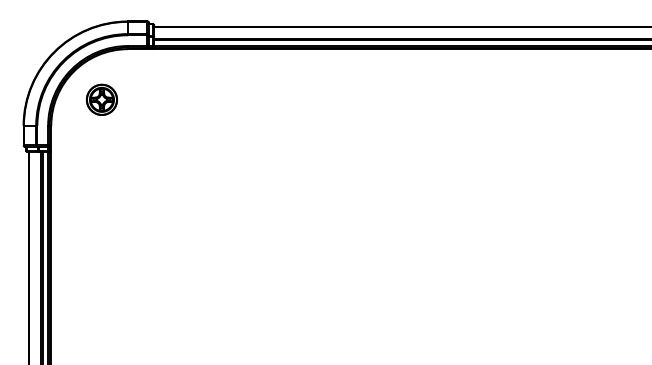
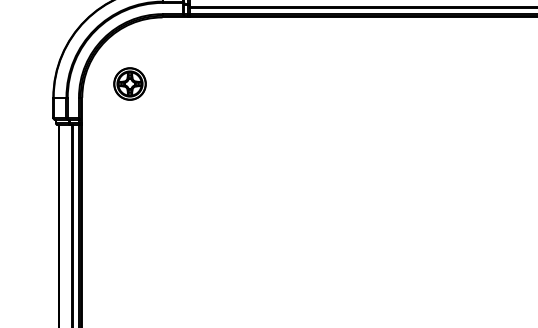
part: (101, 99) -> (129, 83), moved

